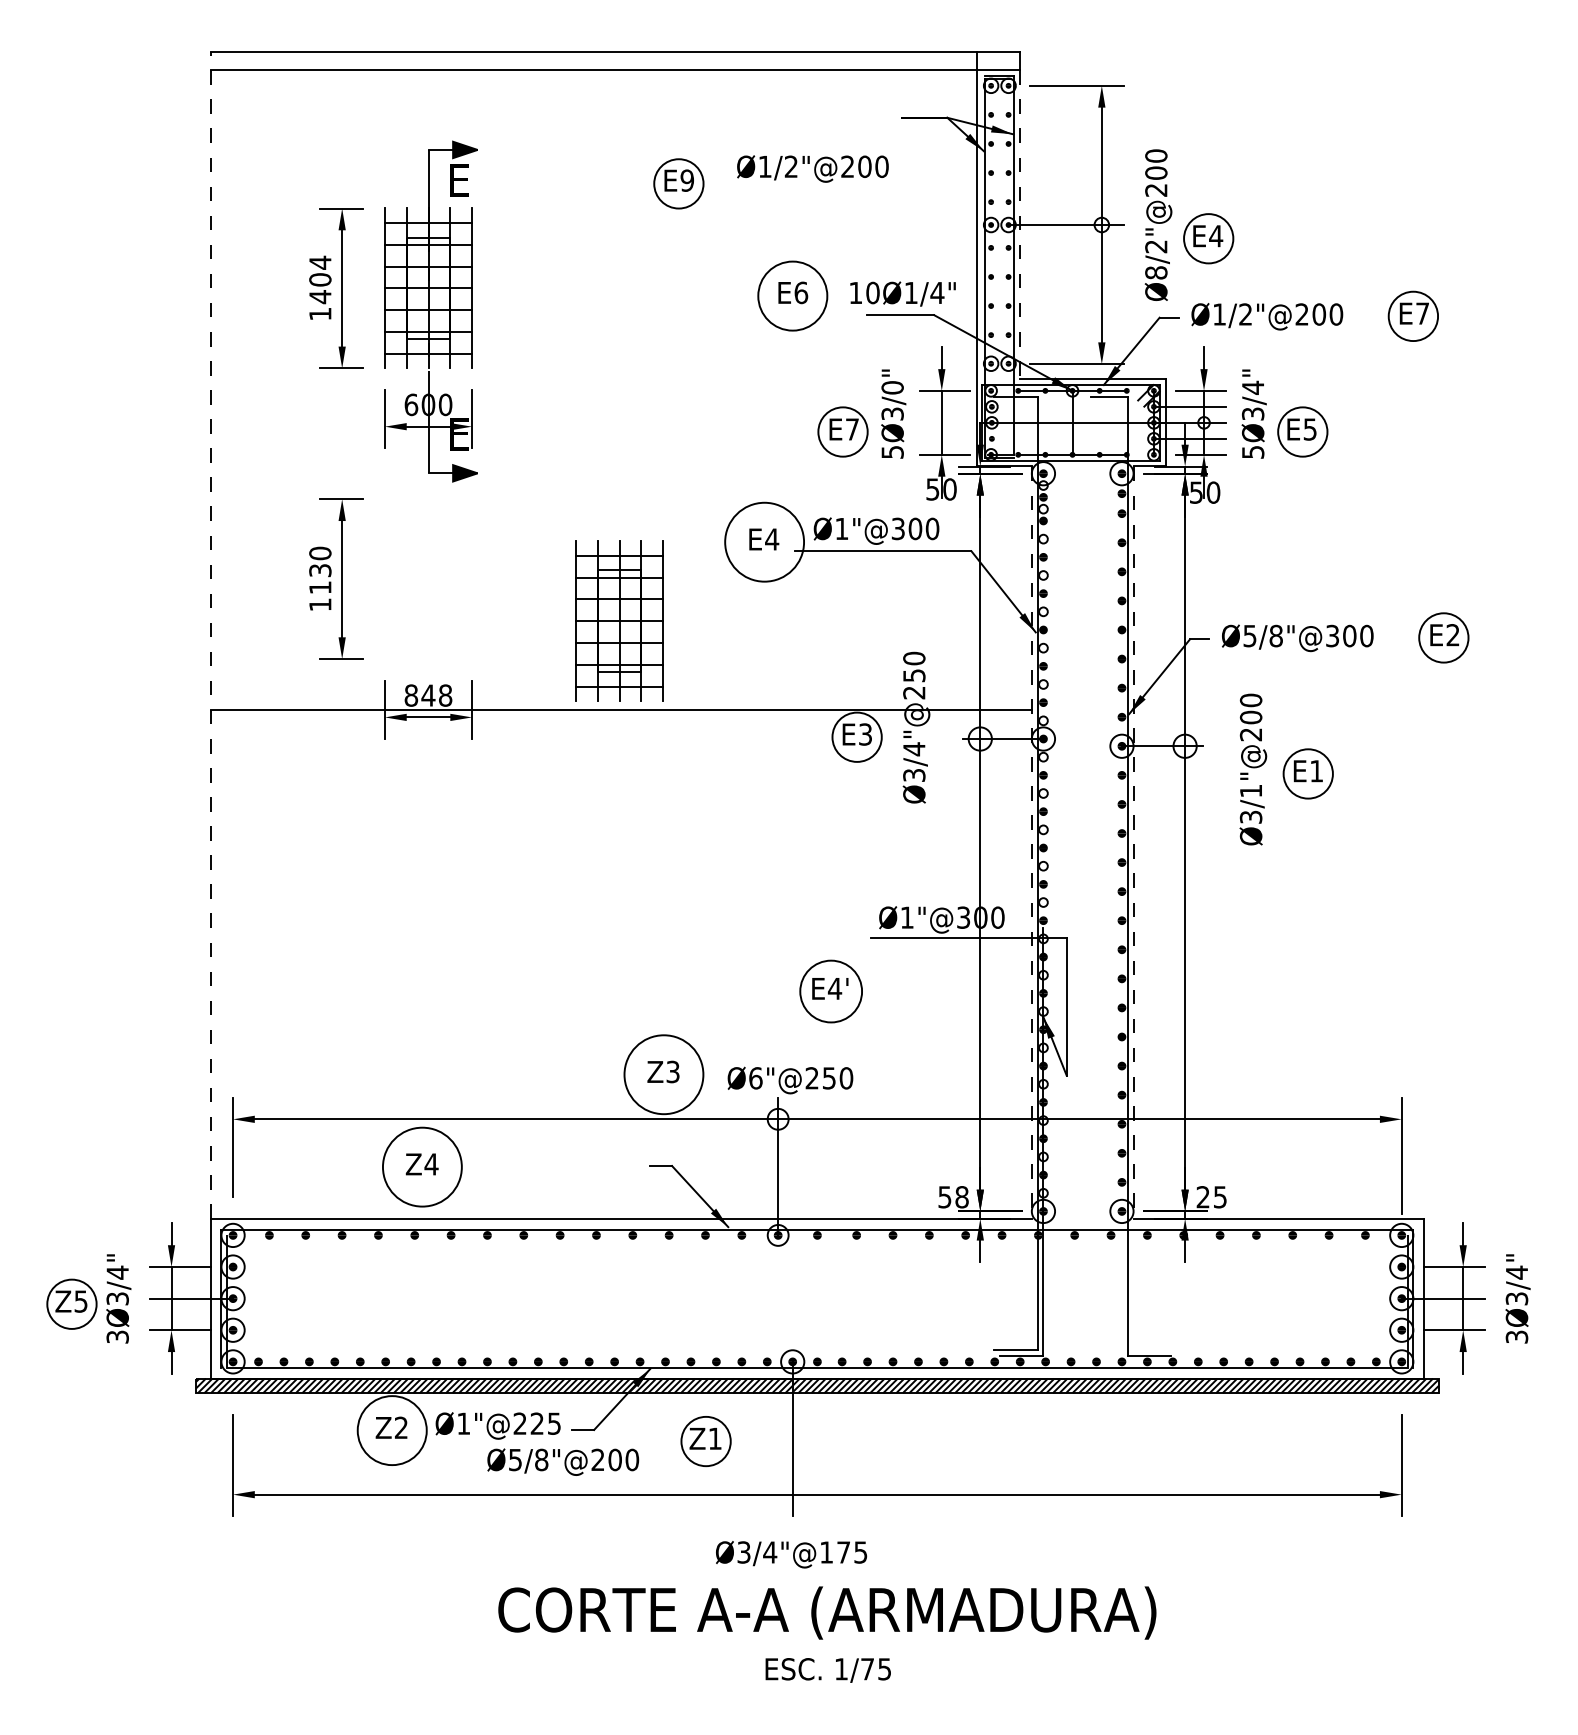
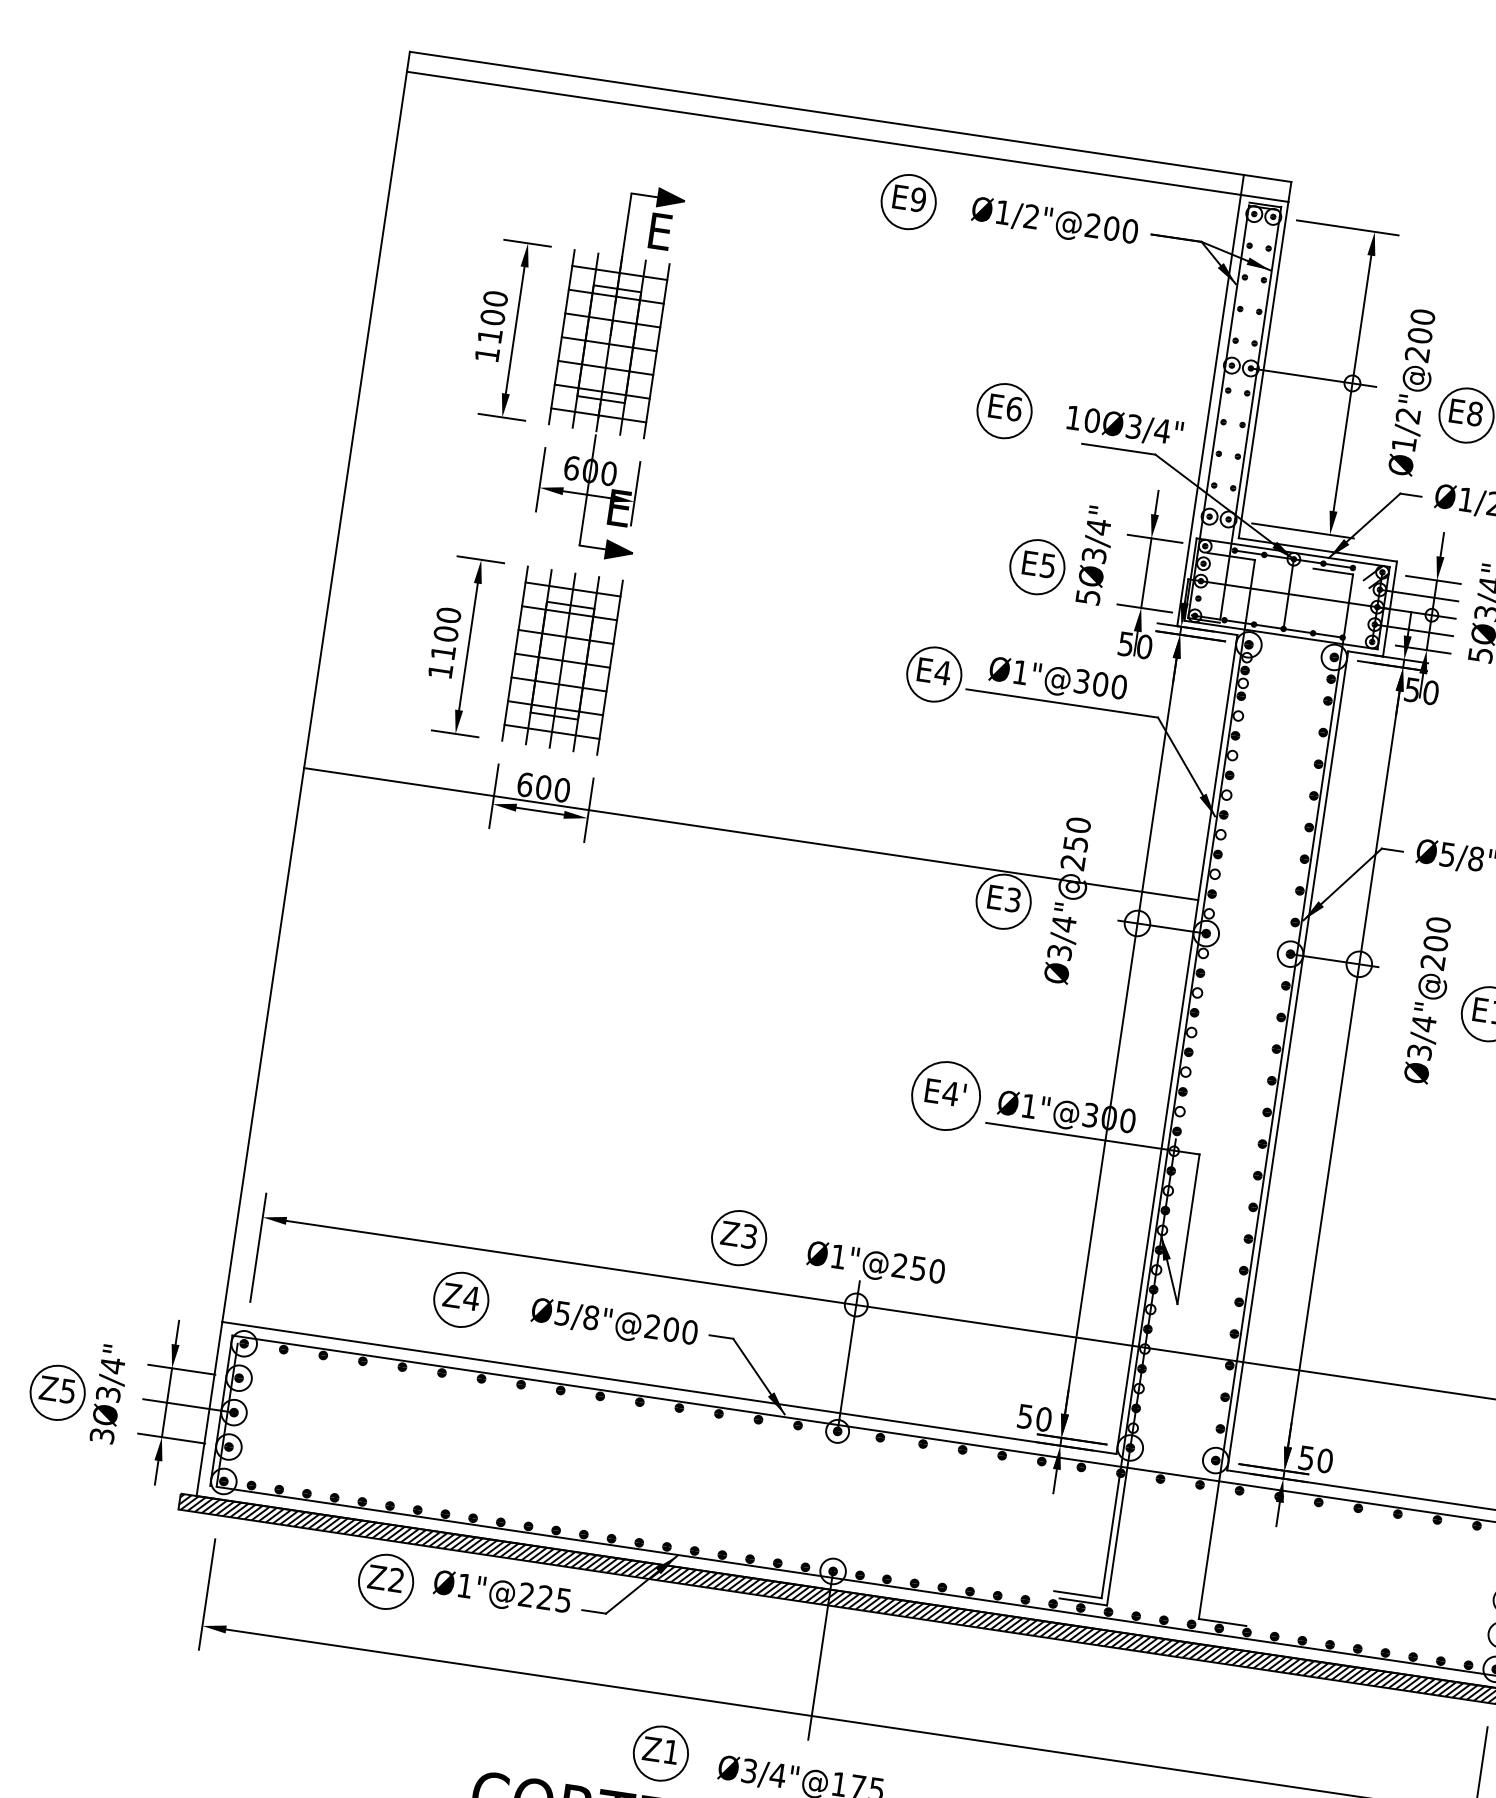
text: (812, 168) -> (1054, 222), moved
part: (678, 183) -> (908, 201), moved
line: (1020, 225) -> (1263, 370), dashed -> solid
text: (1216, 236) -> (1475, 414), E4 -> E8
text: (1156, 272) -> (1404, 443), Ø8/2"@200 -> Ø1/2"@200
text: (320, 279) -> (493, 317), 1404 -> 1100
text: (910, 292) -> (1133, 426), 10Ø1/4" -> 10Ø3/4"
circle: (792, 295) -> (1004, 410), size x0.71
text: (892, 387) -> (1098, 526), 5Ø3/0" -> 5Ø3/4"
text: (852, 429) -> (1048, 565), E7 -> E5
circle: (764, 541) -> (934, 673), size x0.62
text: (320, 570) -> (446, 633), 1130 -> 1100
part: (619, 620) -> (562, 660), moved
line: (210, 634) -> (316, 685), dashed -> solid
text: (428, 695) -> (543, 787), 848 -> 600
text: (1250, 791) -> (1423, 1024), Ø3/1"@200 -> Ø3/4"@200
line: (1031, 843) -> (1176, 1045), dashed -> solid
line: (1133, 843) -> (1287, 1061), dashed -> solid
part: (830, 991) -> (945, 1095), moved
circle: (663, 1074) -> (738, 1237), size x0.62
text: (755, 1078) -> (838, 1256), Ø6"@250 -> Ø1"@250
circle: (422, 1166) -> (461, 1299), size x0.62
text: (961, 1197) -> (1043, 1419), 58 -> 50
text: (1211, 1197) -> (1315, 1459), 25 -> 50
circle: (391, 1430) -> (385, 1581), size x0.71
part: (705, 1441) -> (660, 1753), moved
text: (563, 1461) -> (614, 1322), moved

